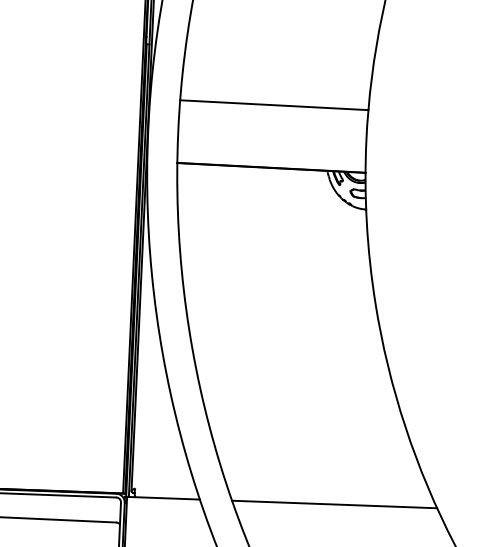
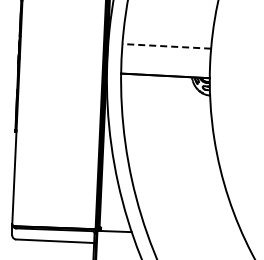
line: (273, 105) -> (166, 46), solid -> dashed
line: (333, 504) -> (194, 234), removed

